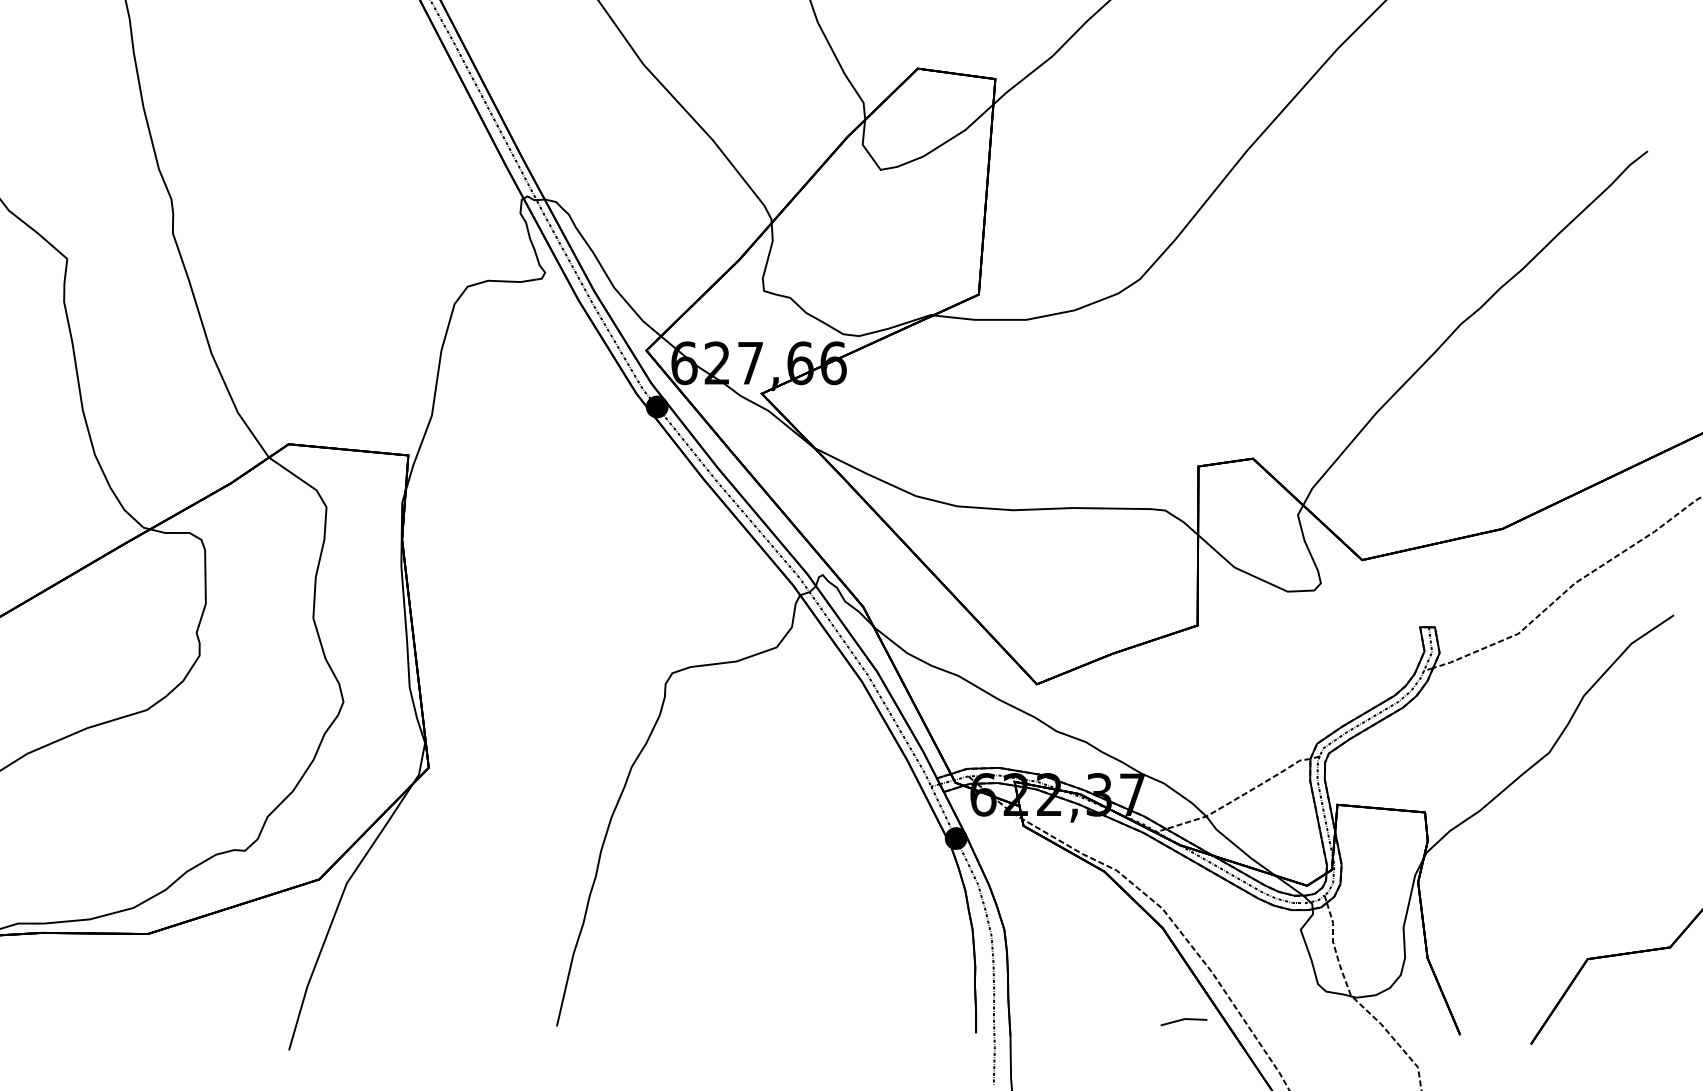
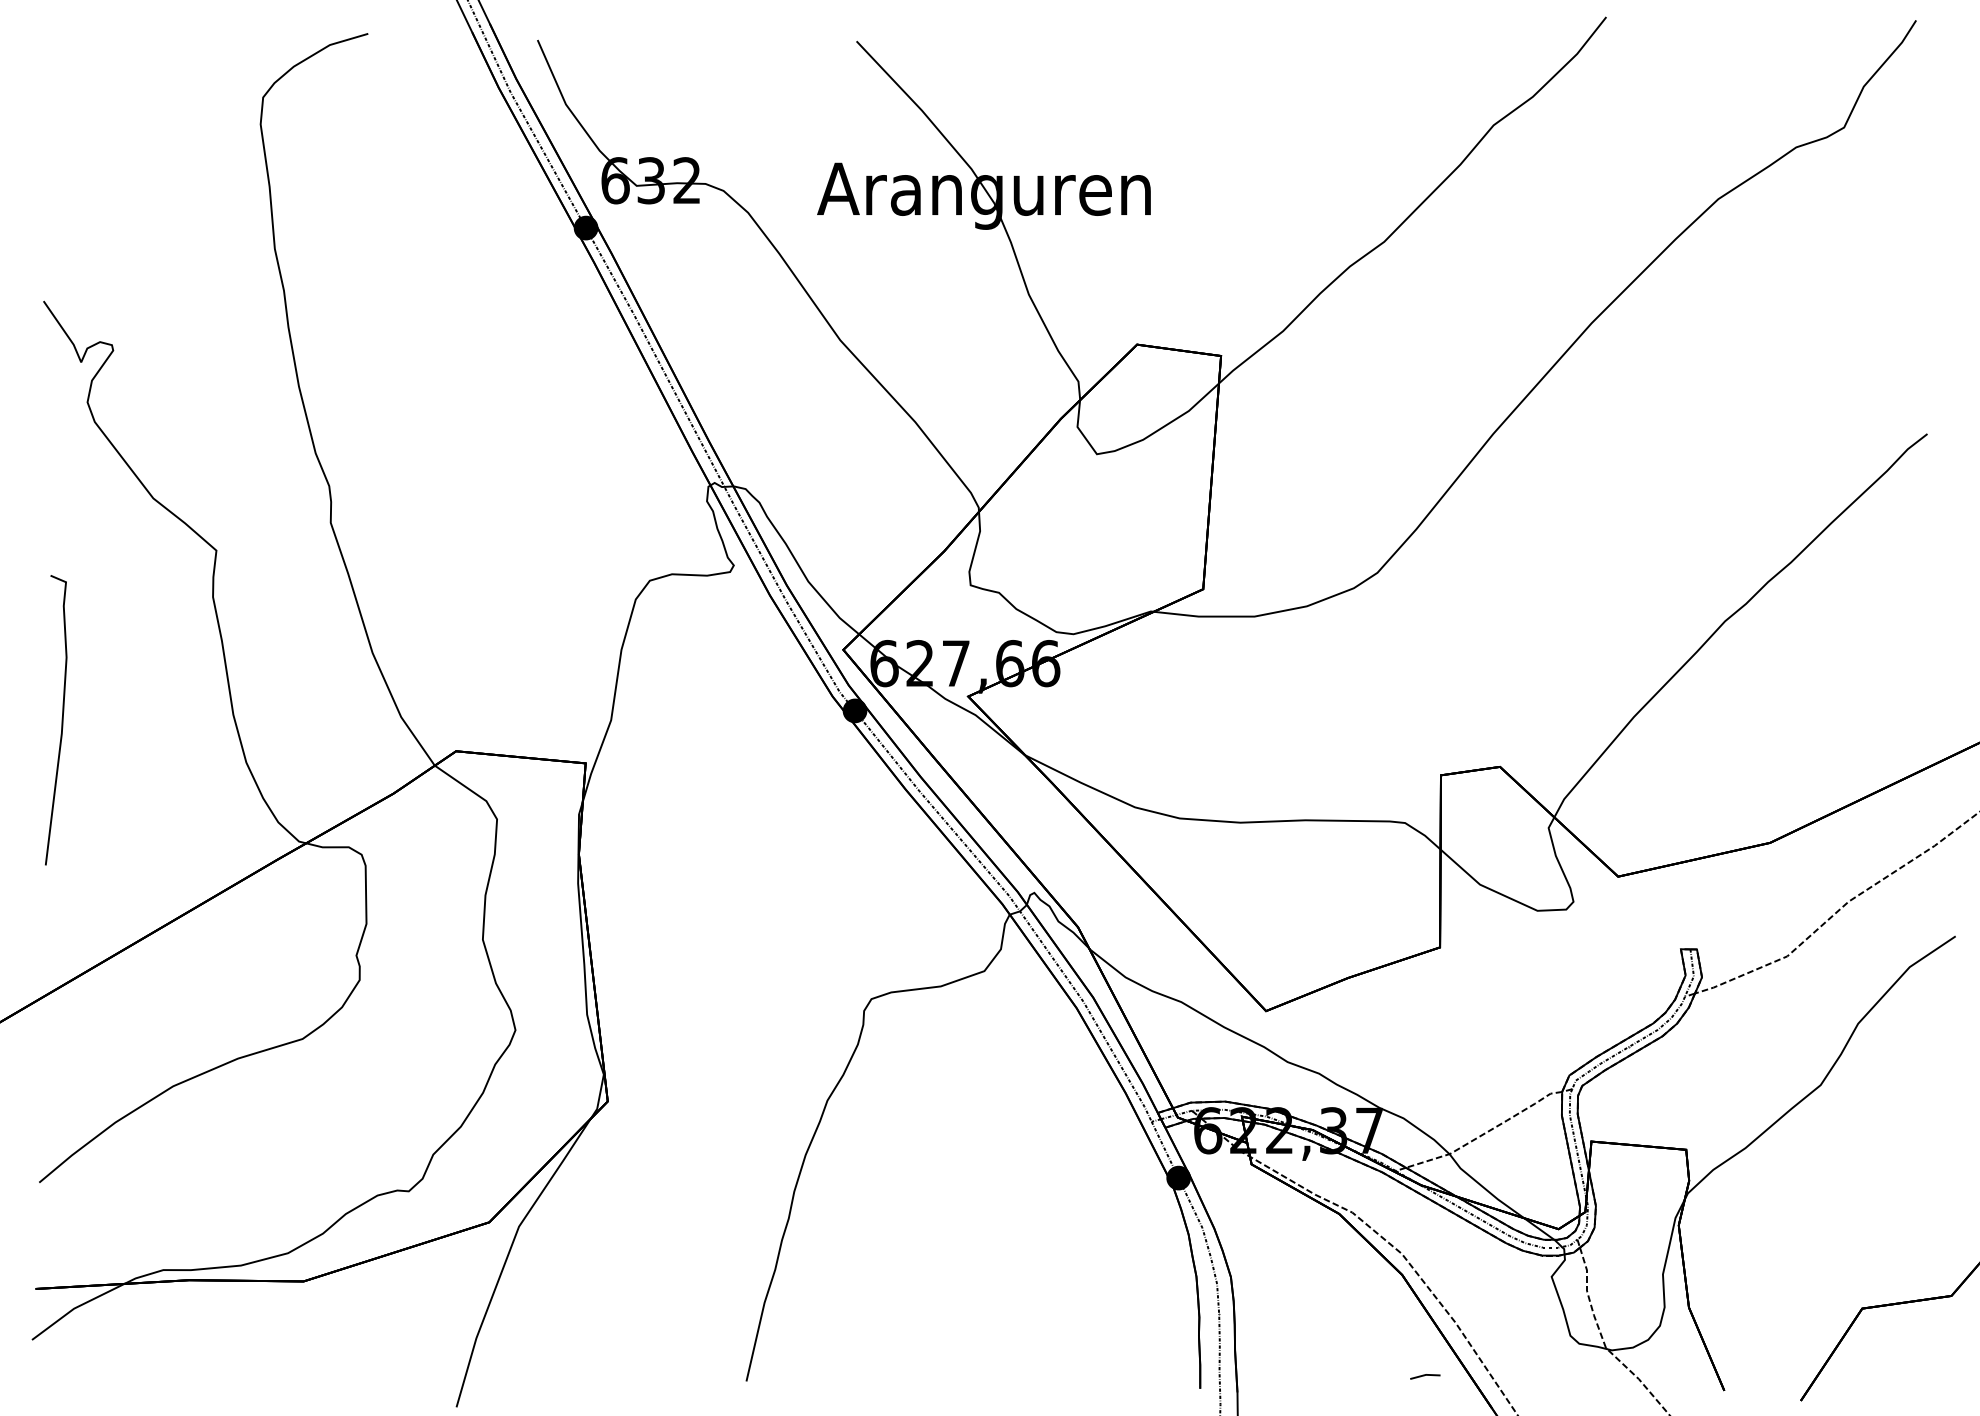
part: (1184, 1021) -> (1425, 1376), size x0.6

